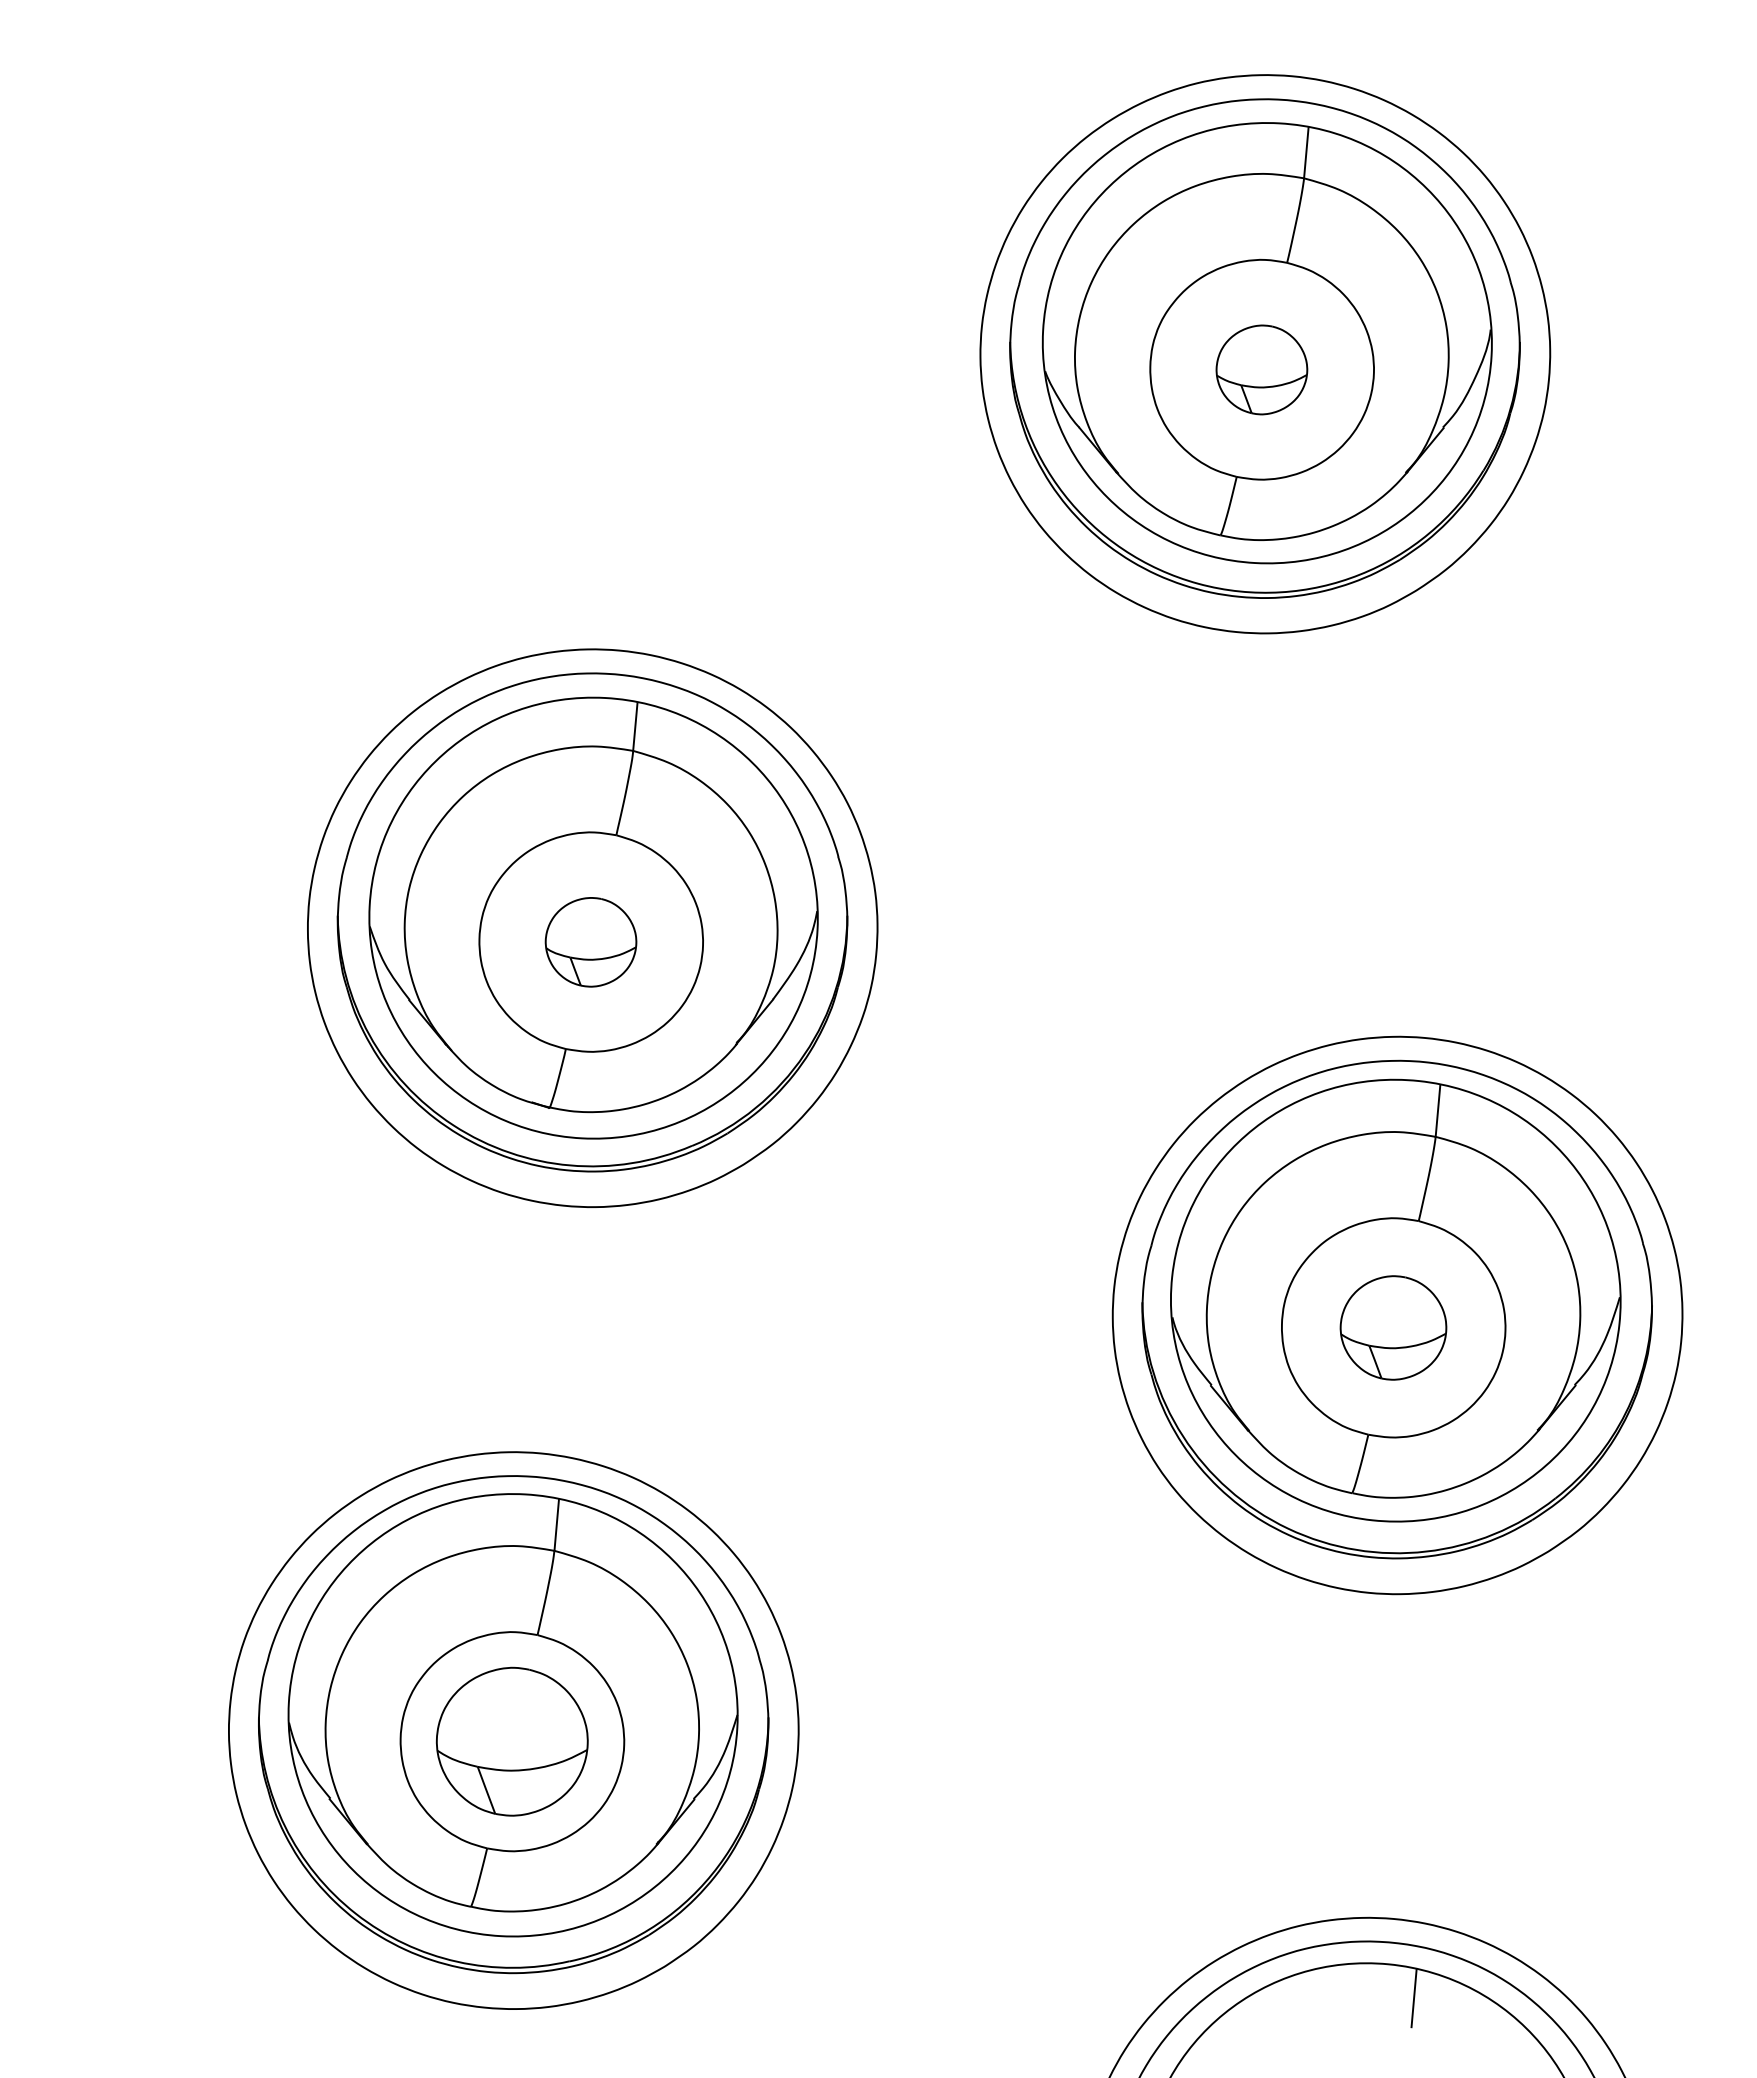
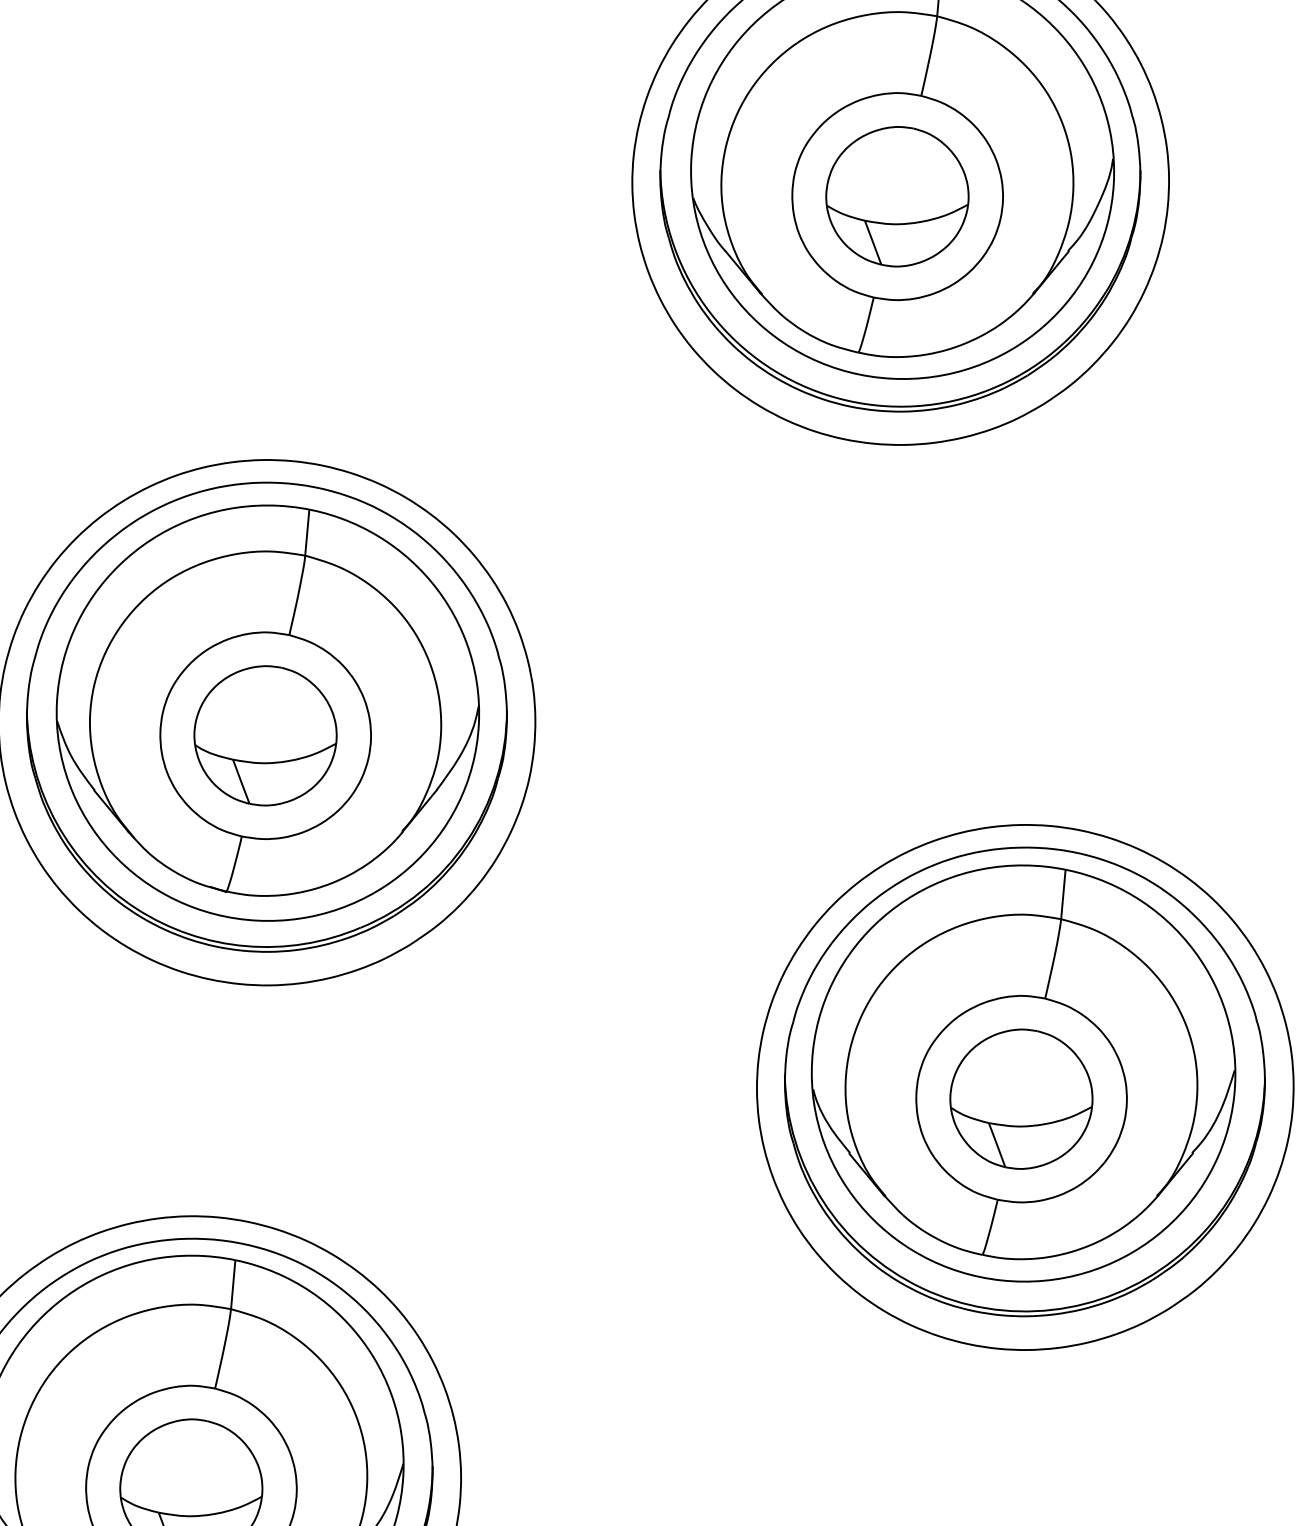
part: (1261, 369) -> (897, 196), size x1.67
part: (590, 942) -> (265, 736), size x1.67
part: (1393, 1327) -> (1021, 1098), size x1.43

